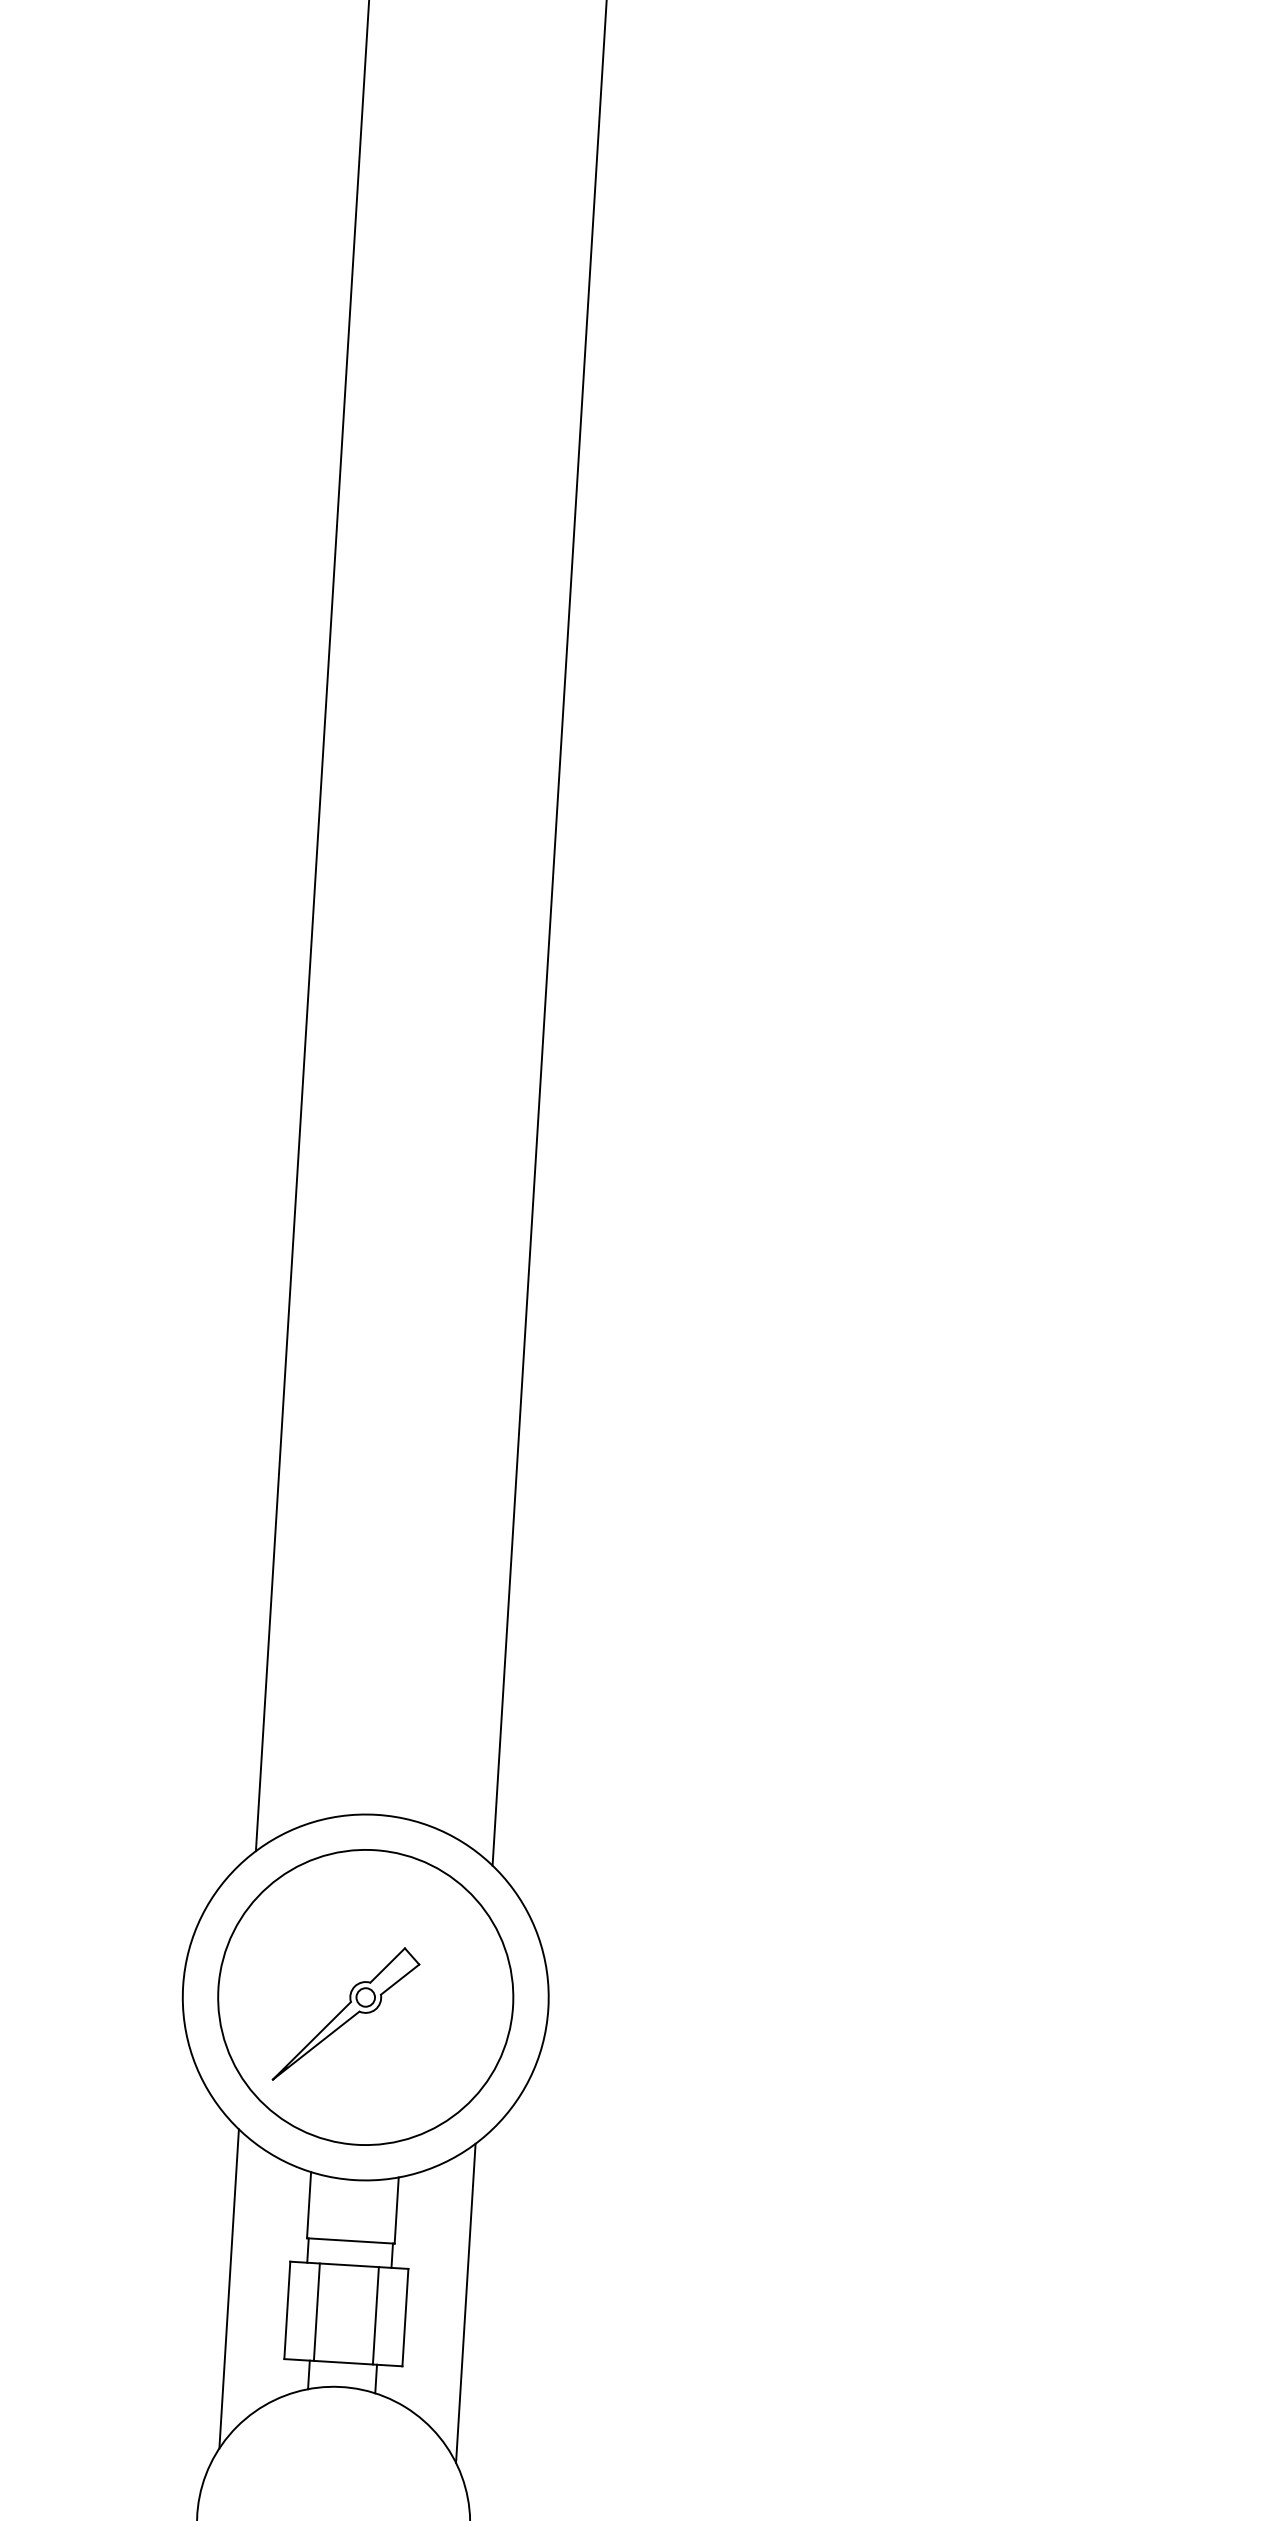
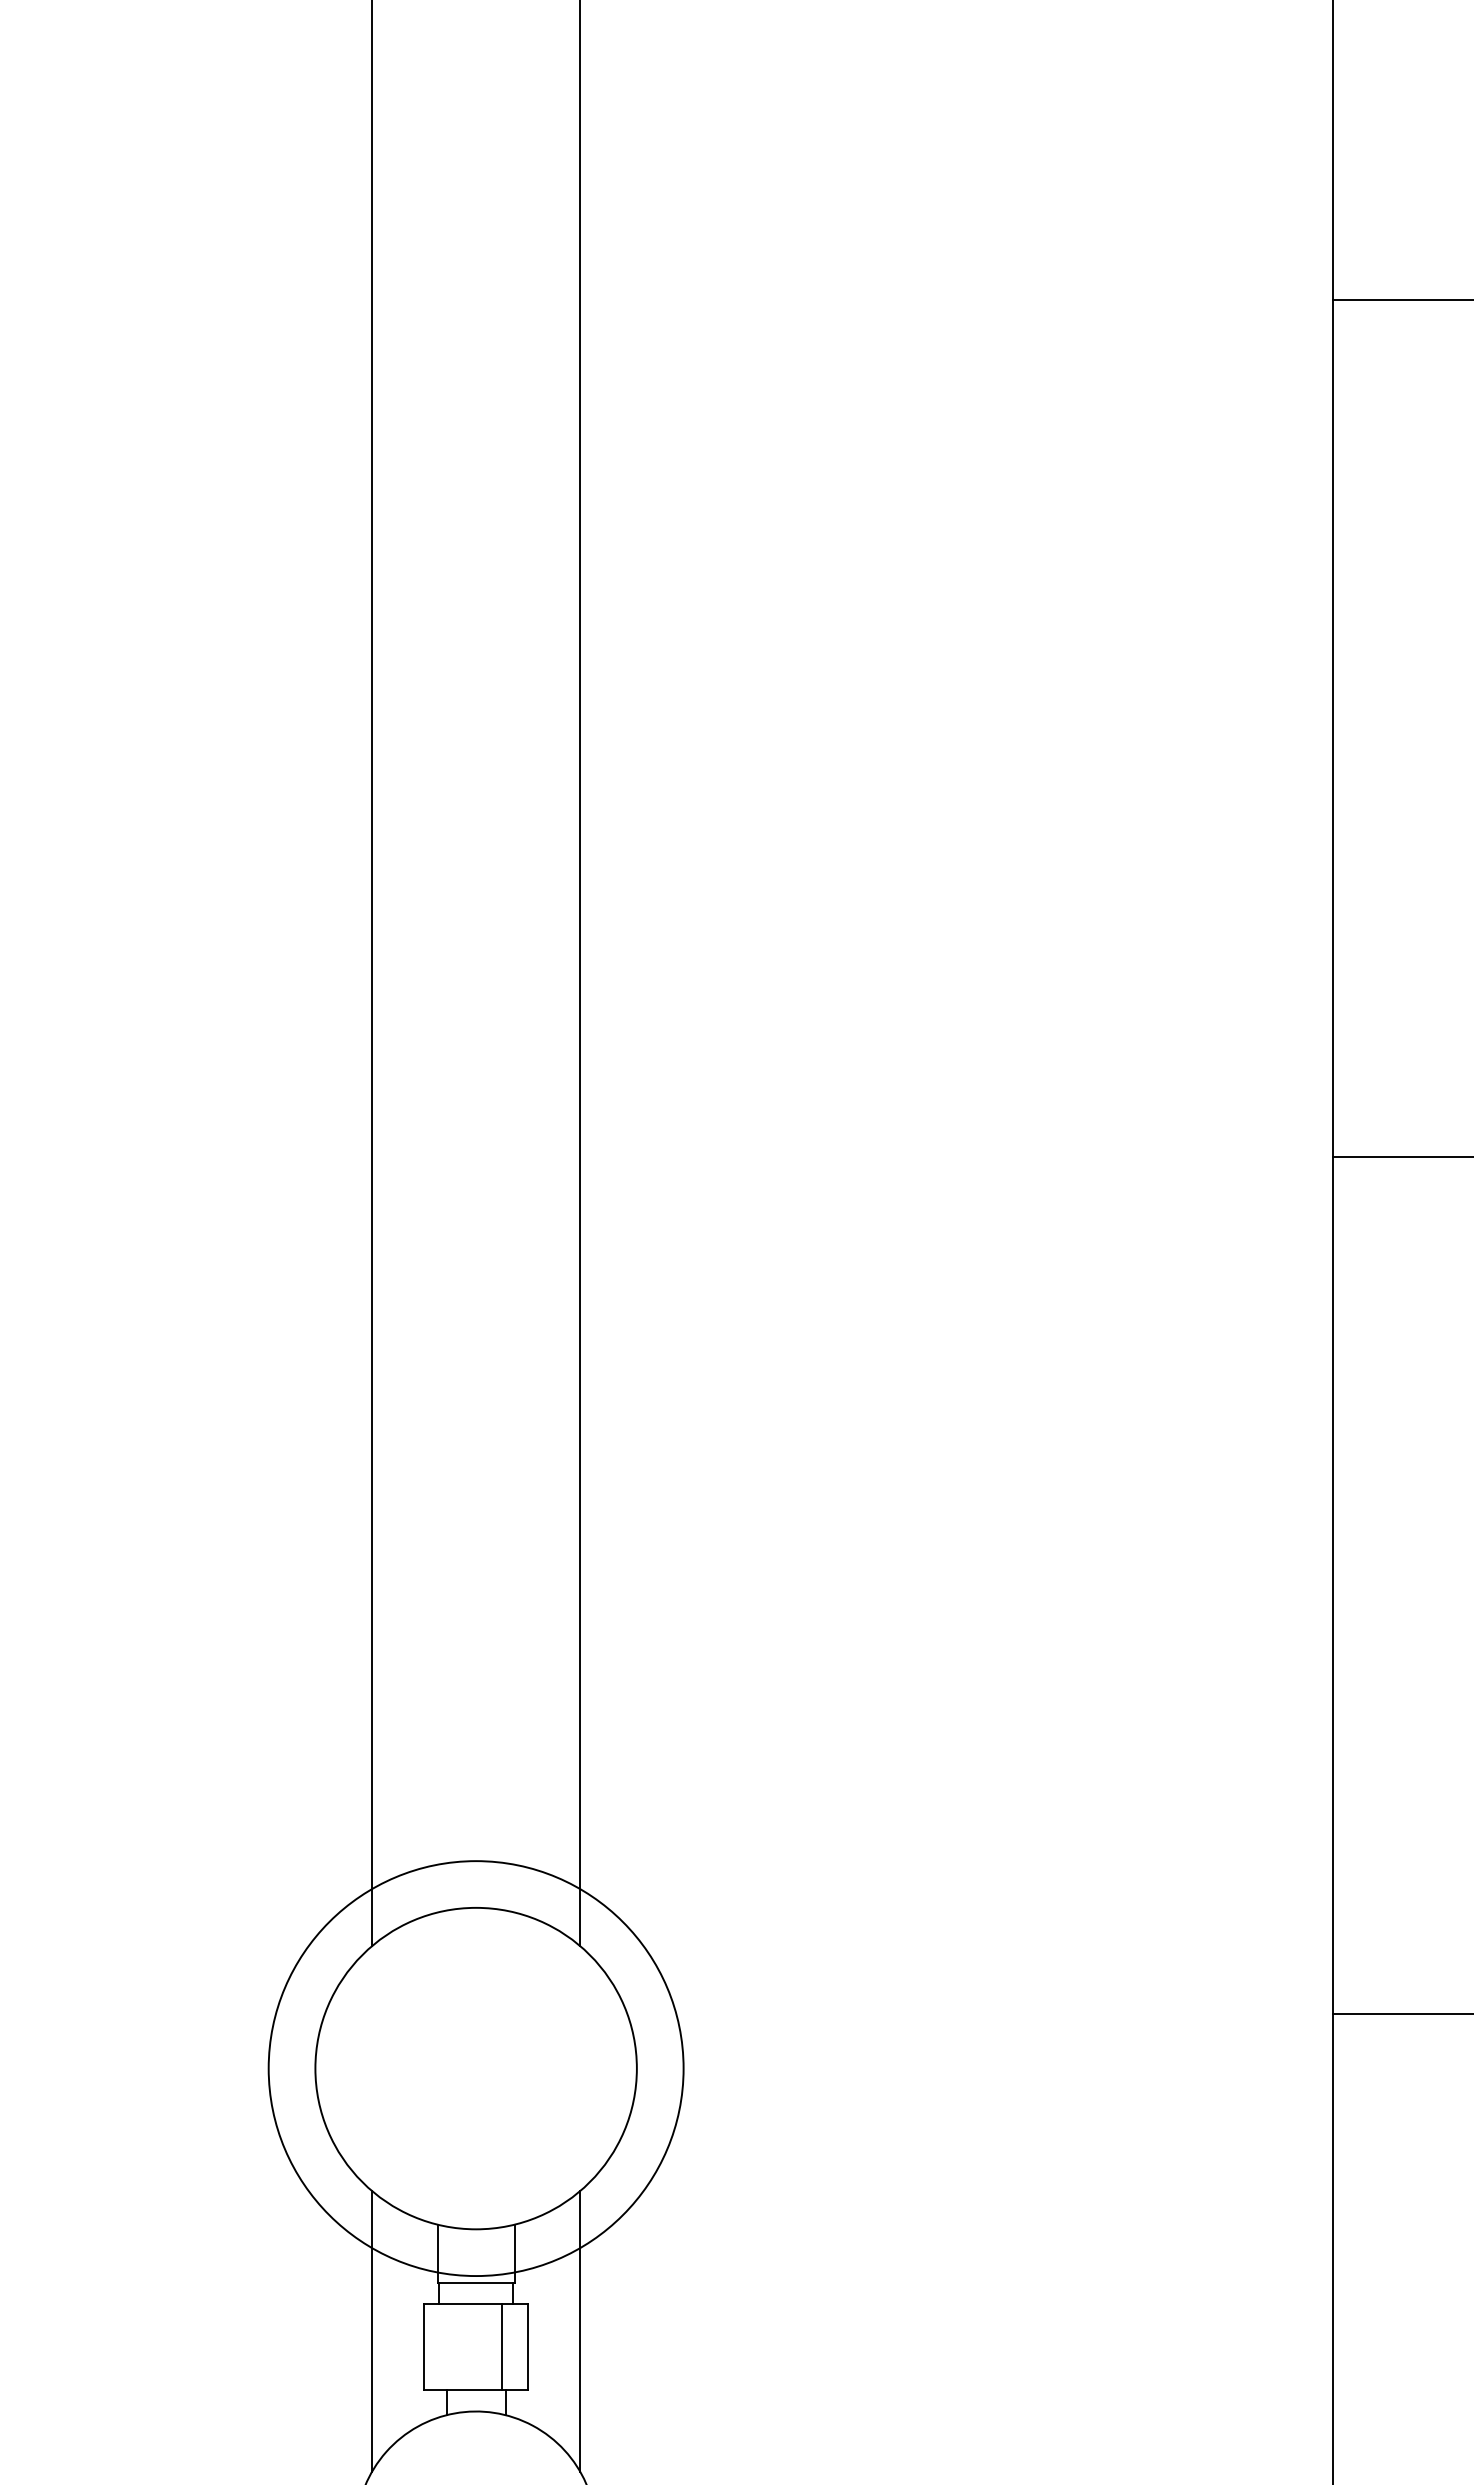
circle: (365, 1997) -> (475, 2068), size x1.6
part: (346, 2014) -> (460, 2084), removed
line: (317, 2312) -> (450, 2347), removed

